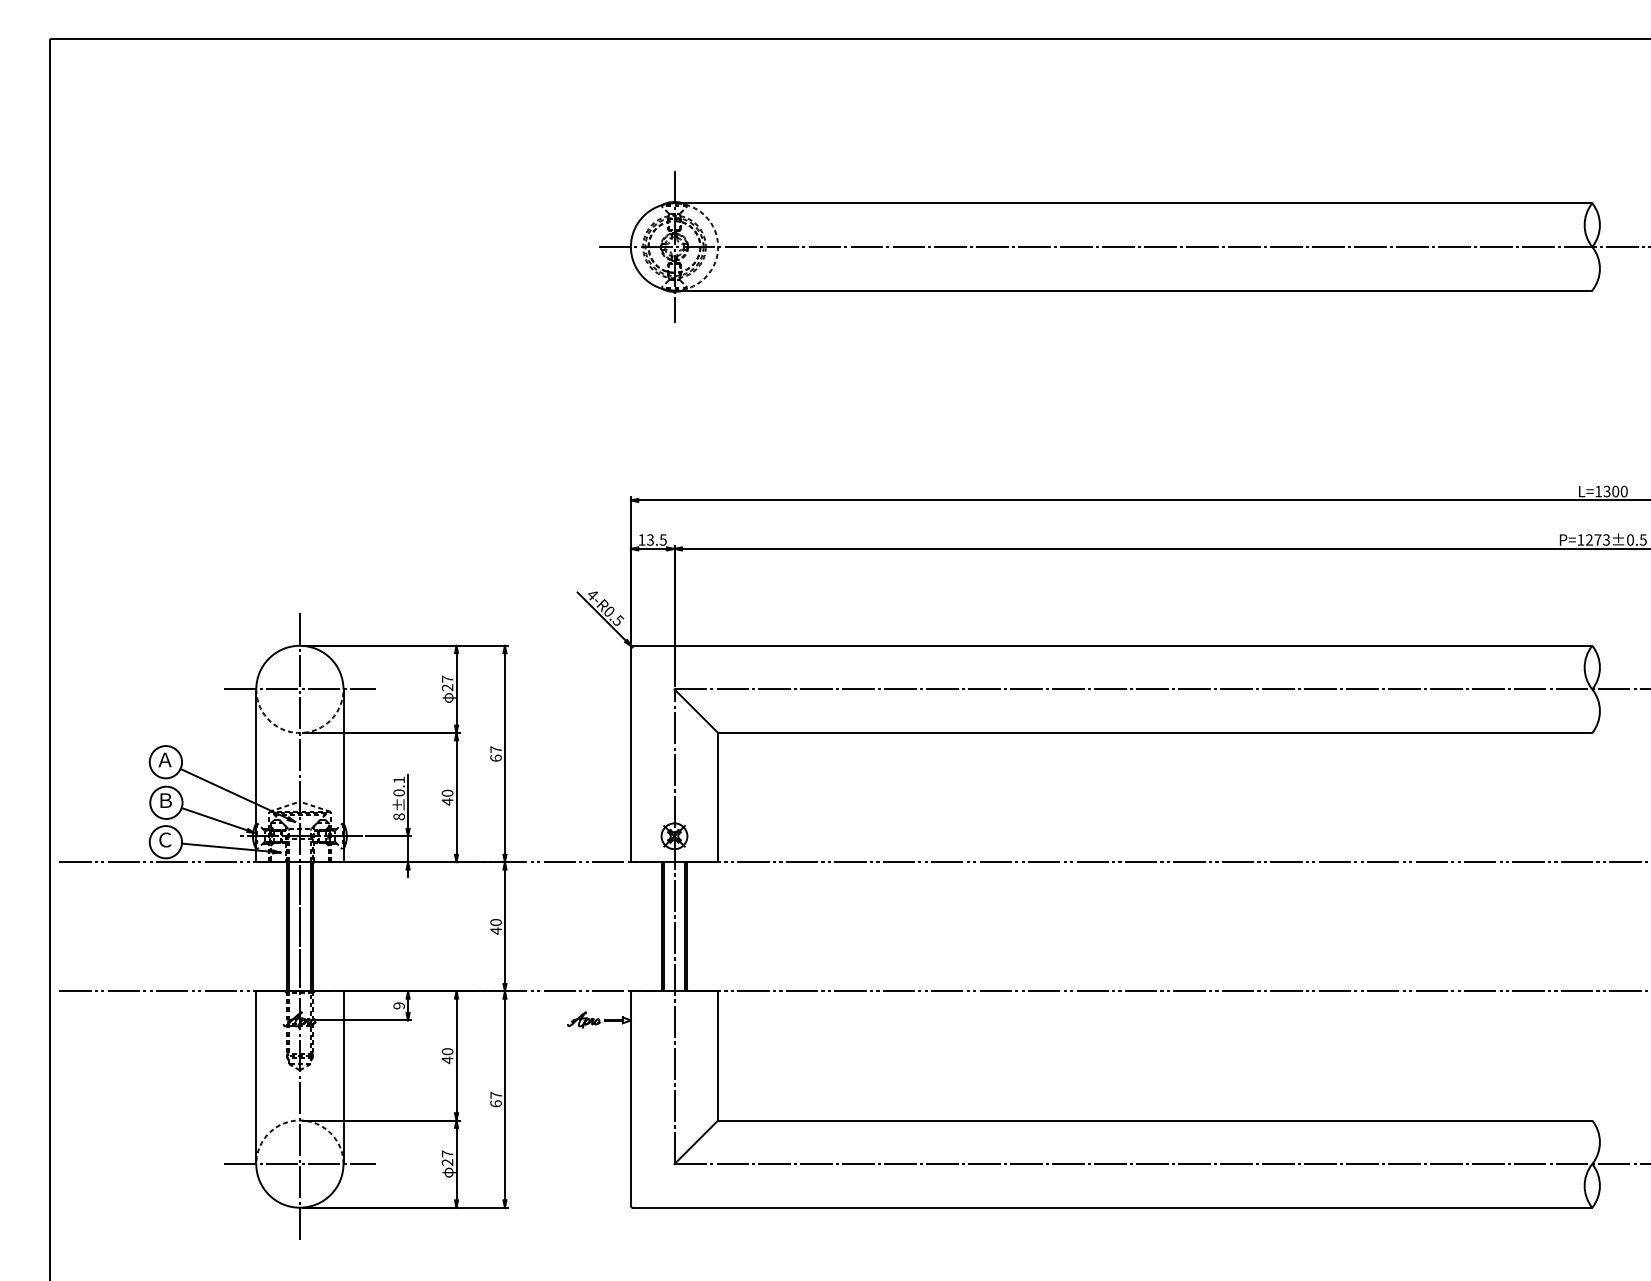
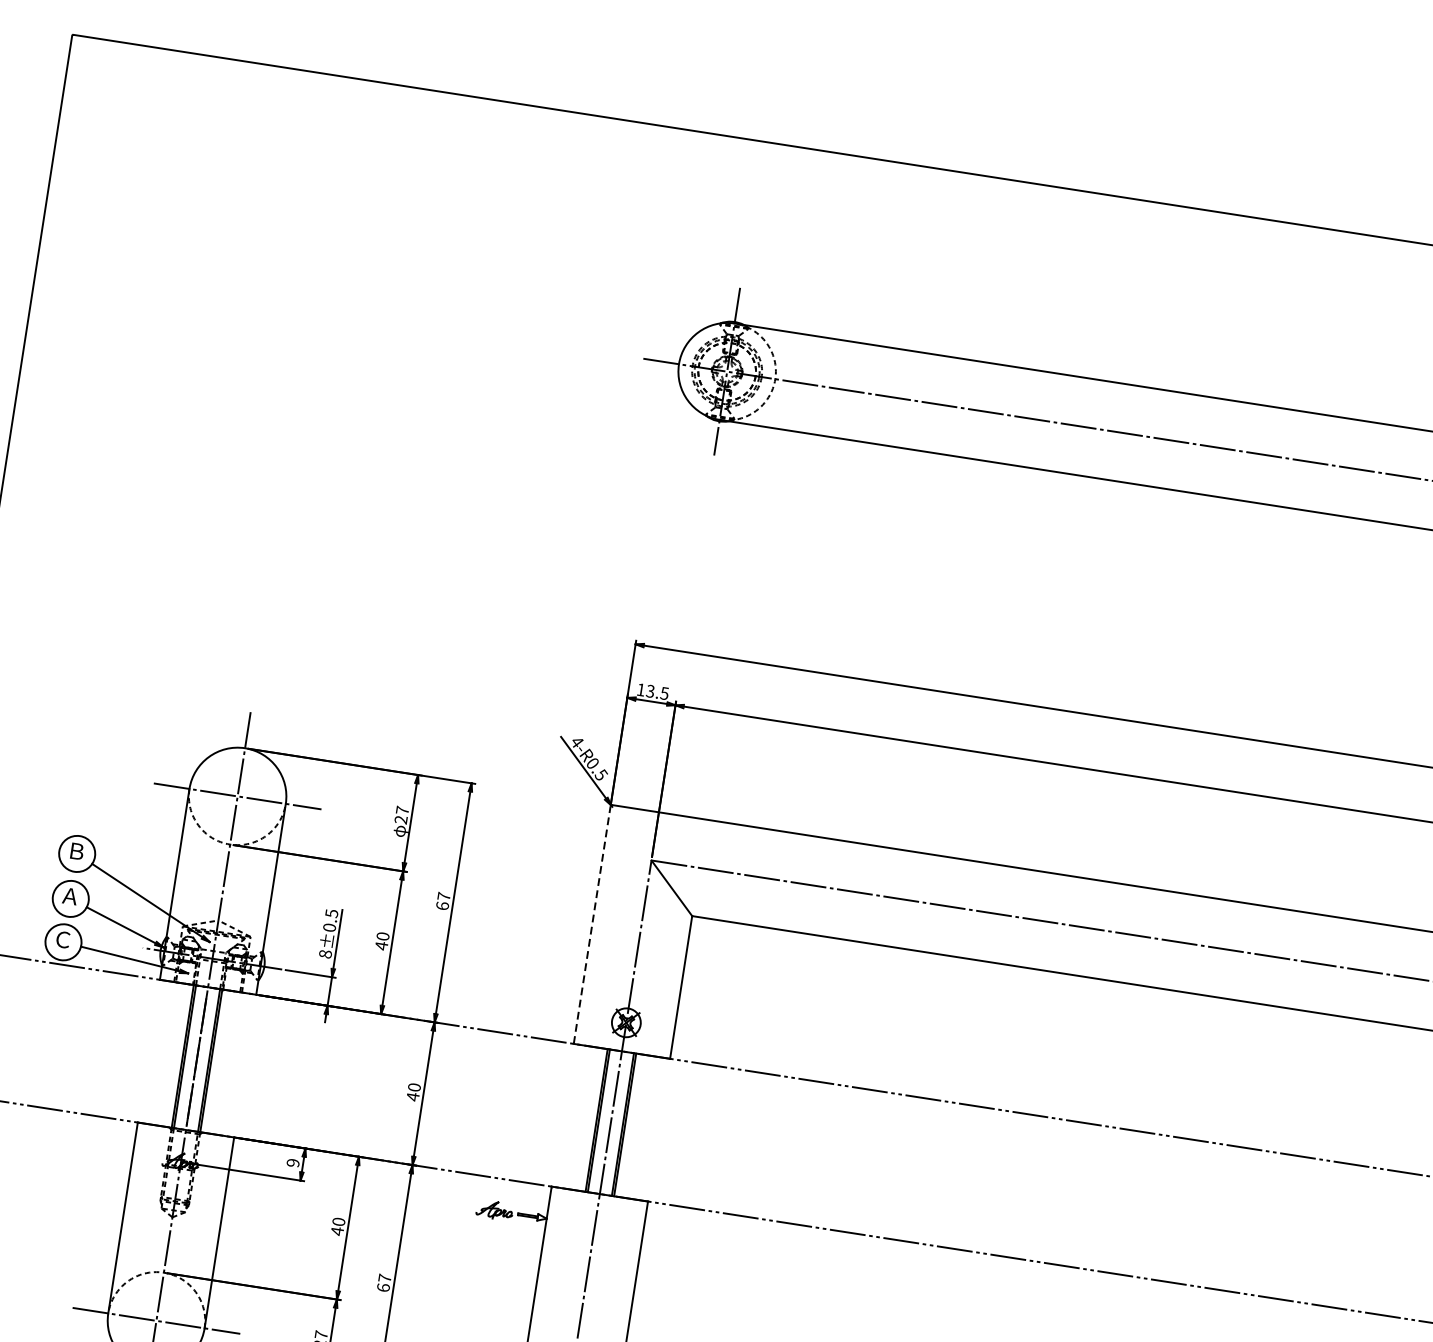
line: (630, 754) -> (591, 924), solid -> dashed
text: (164, 759) -> (76, 850), Ａ -> Ｂ
text: (398, 779) -> (331, 912), 8±0.1 -> 8±0.5
text: (165, 800) -> (70, 896), Ｂ -> Ａ

